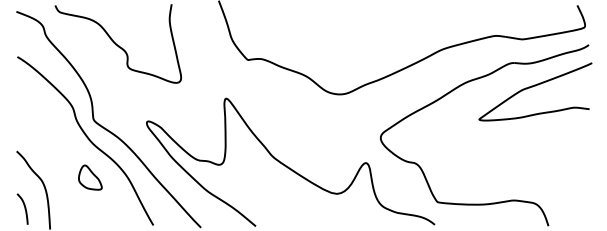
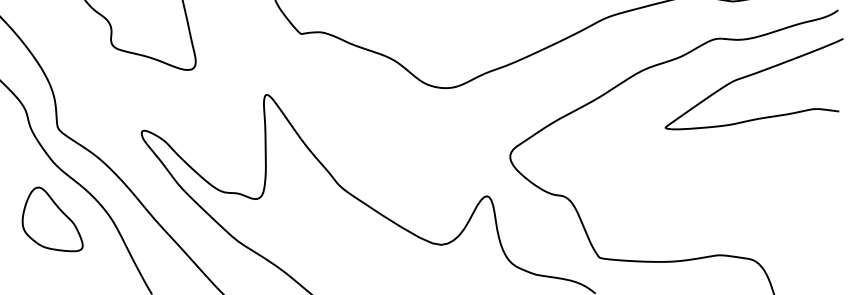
part: (90, 177) -> (52, 219), size x1.67

